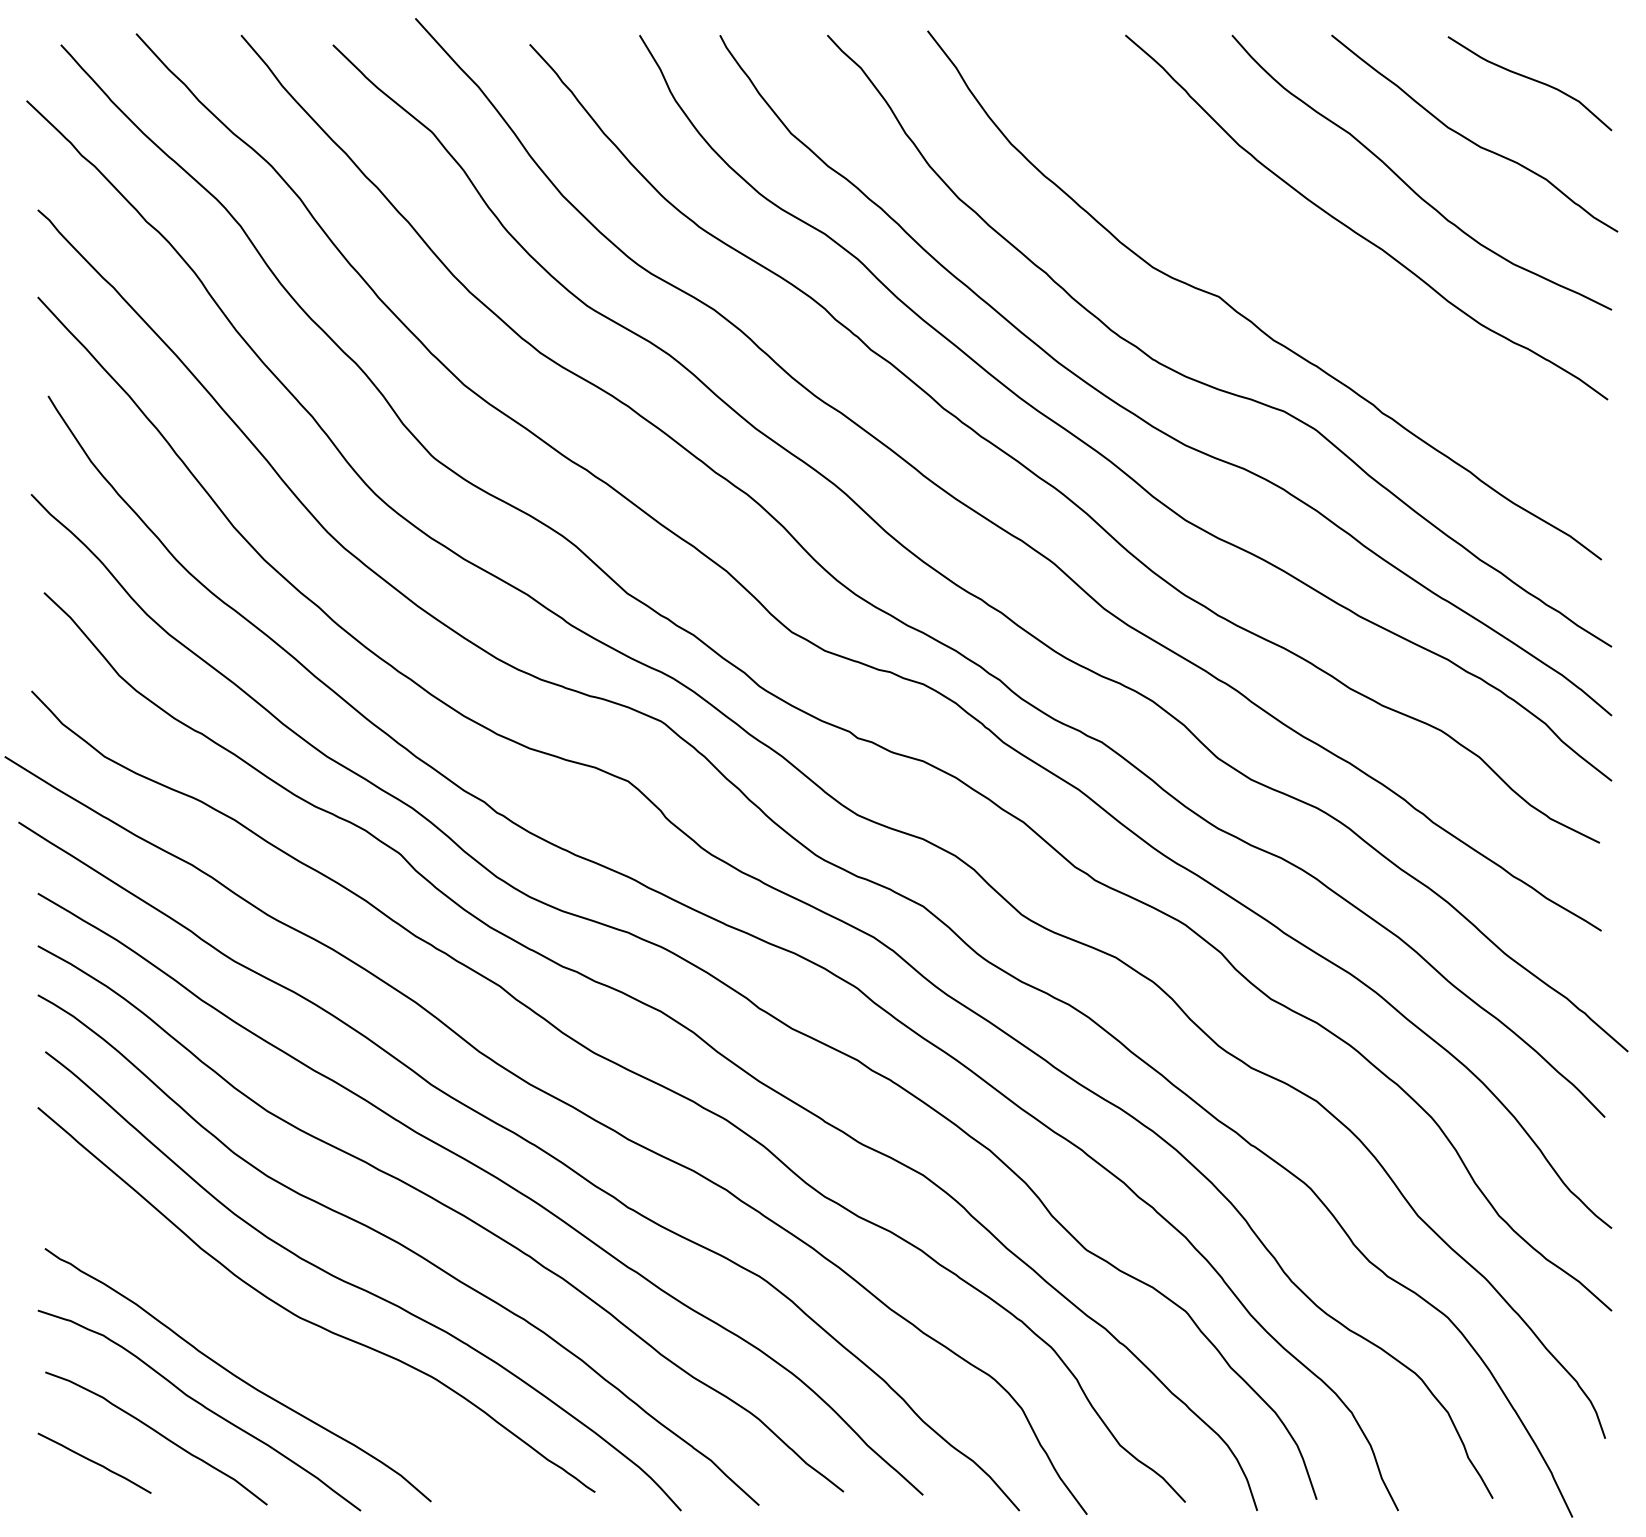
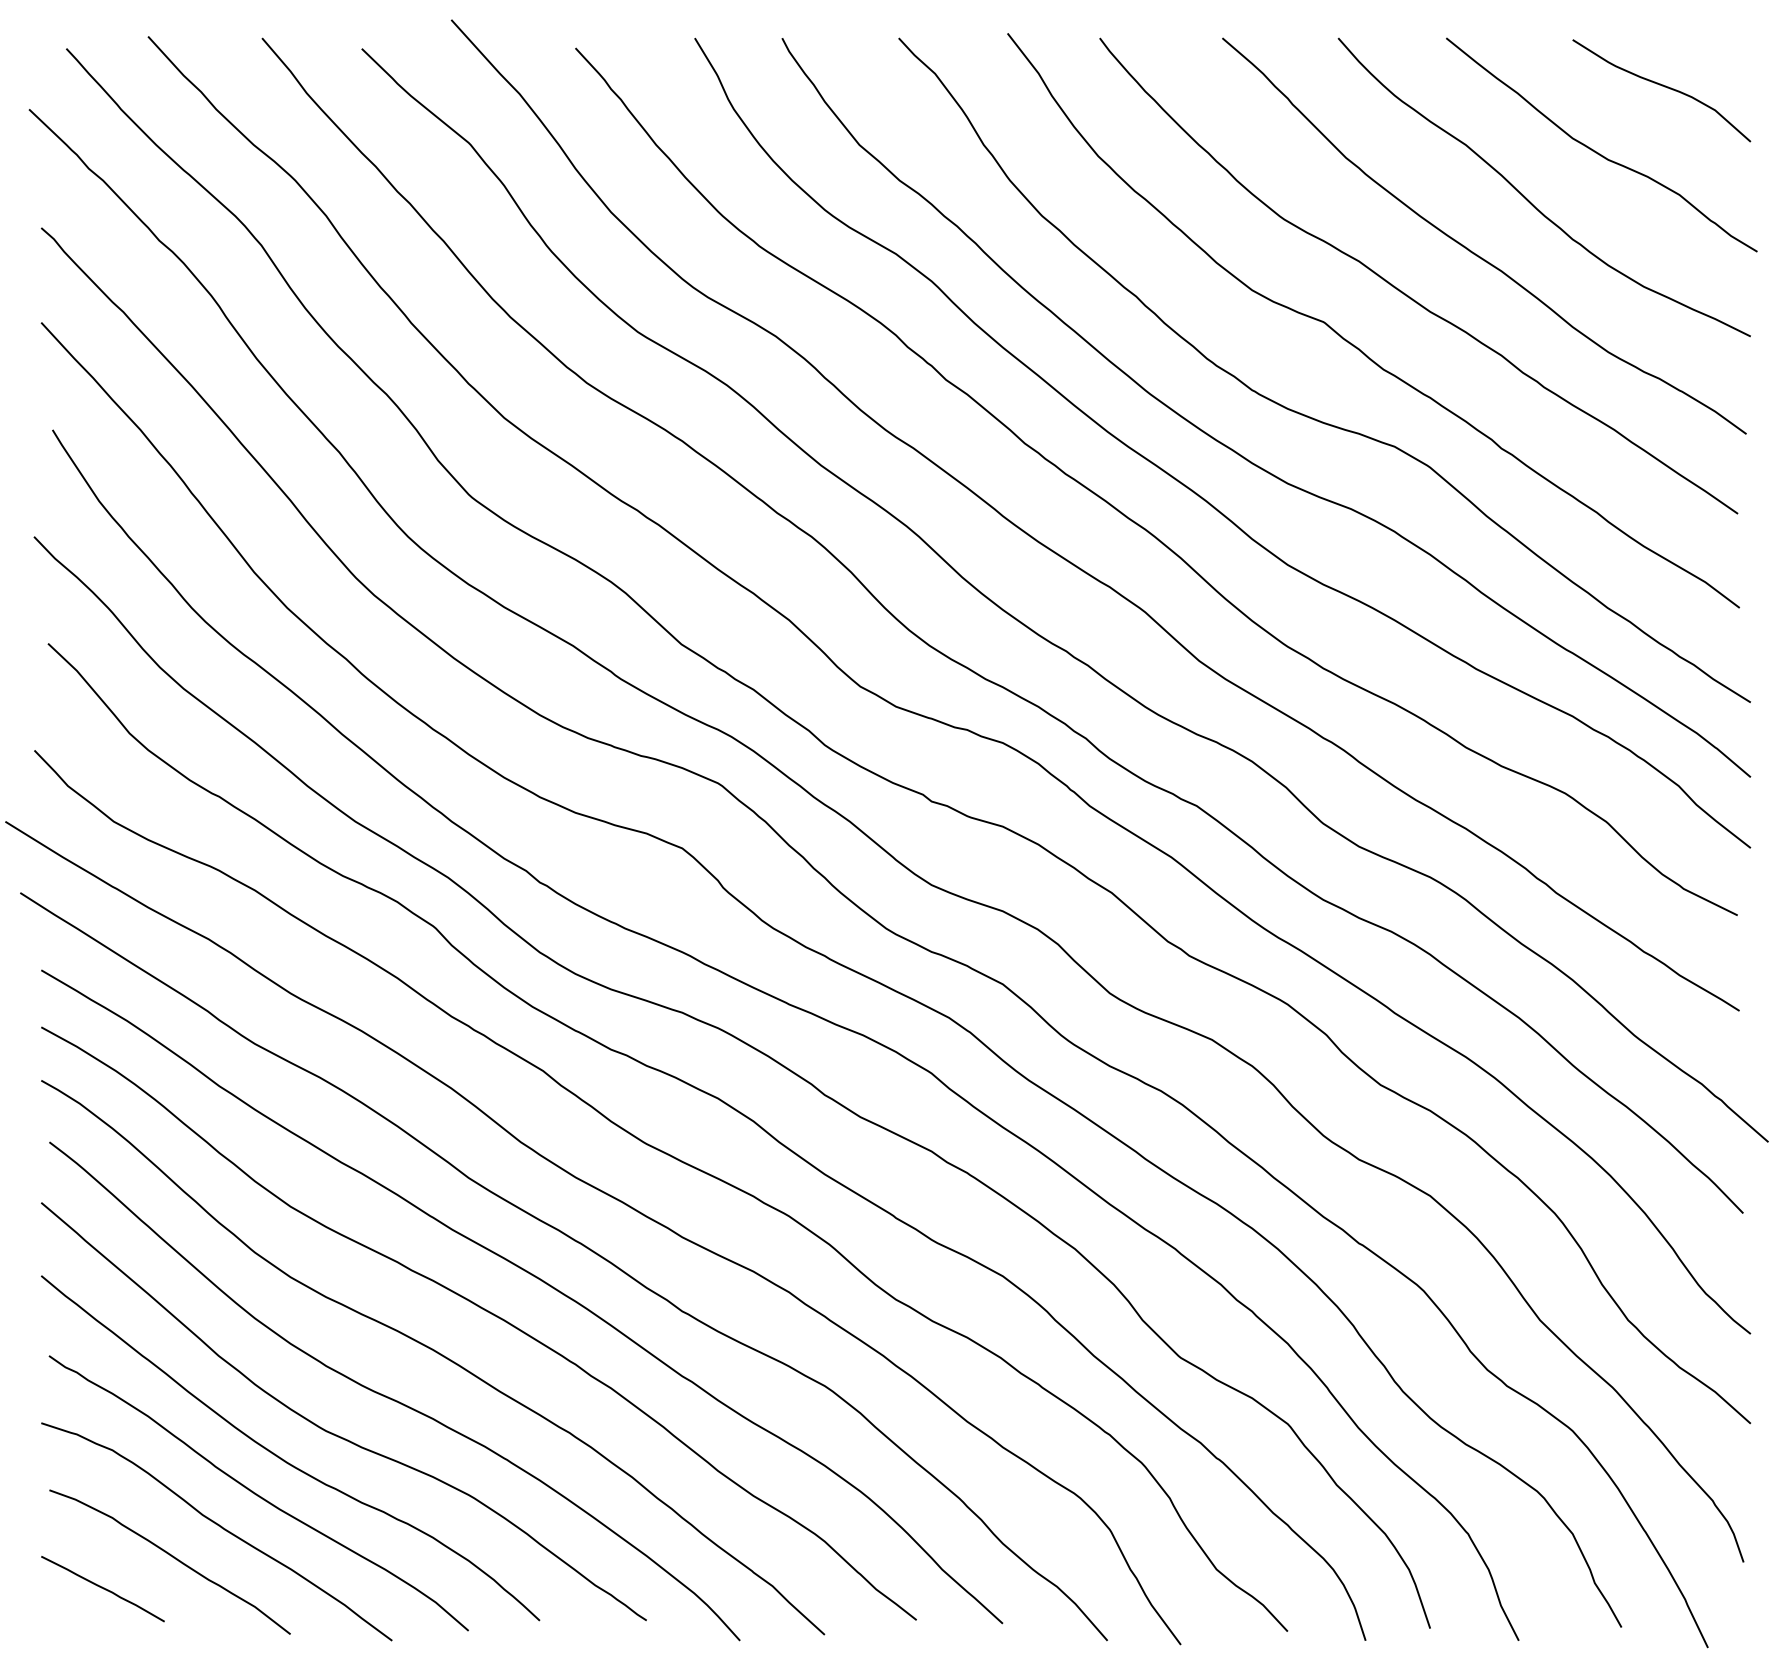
curve: (1293, 269) -> (1404, 292), added
curve: (259, 1342) -> (282, 1457), added

